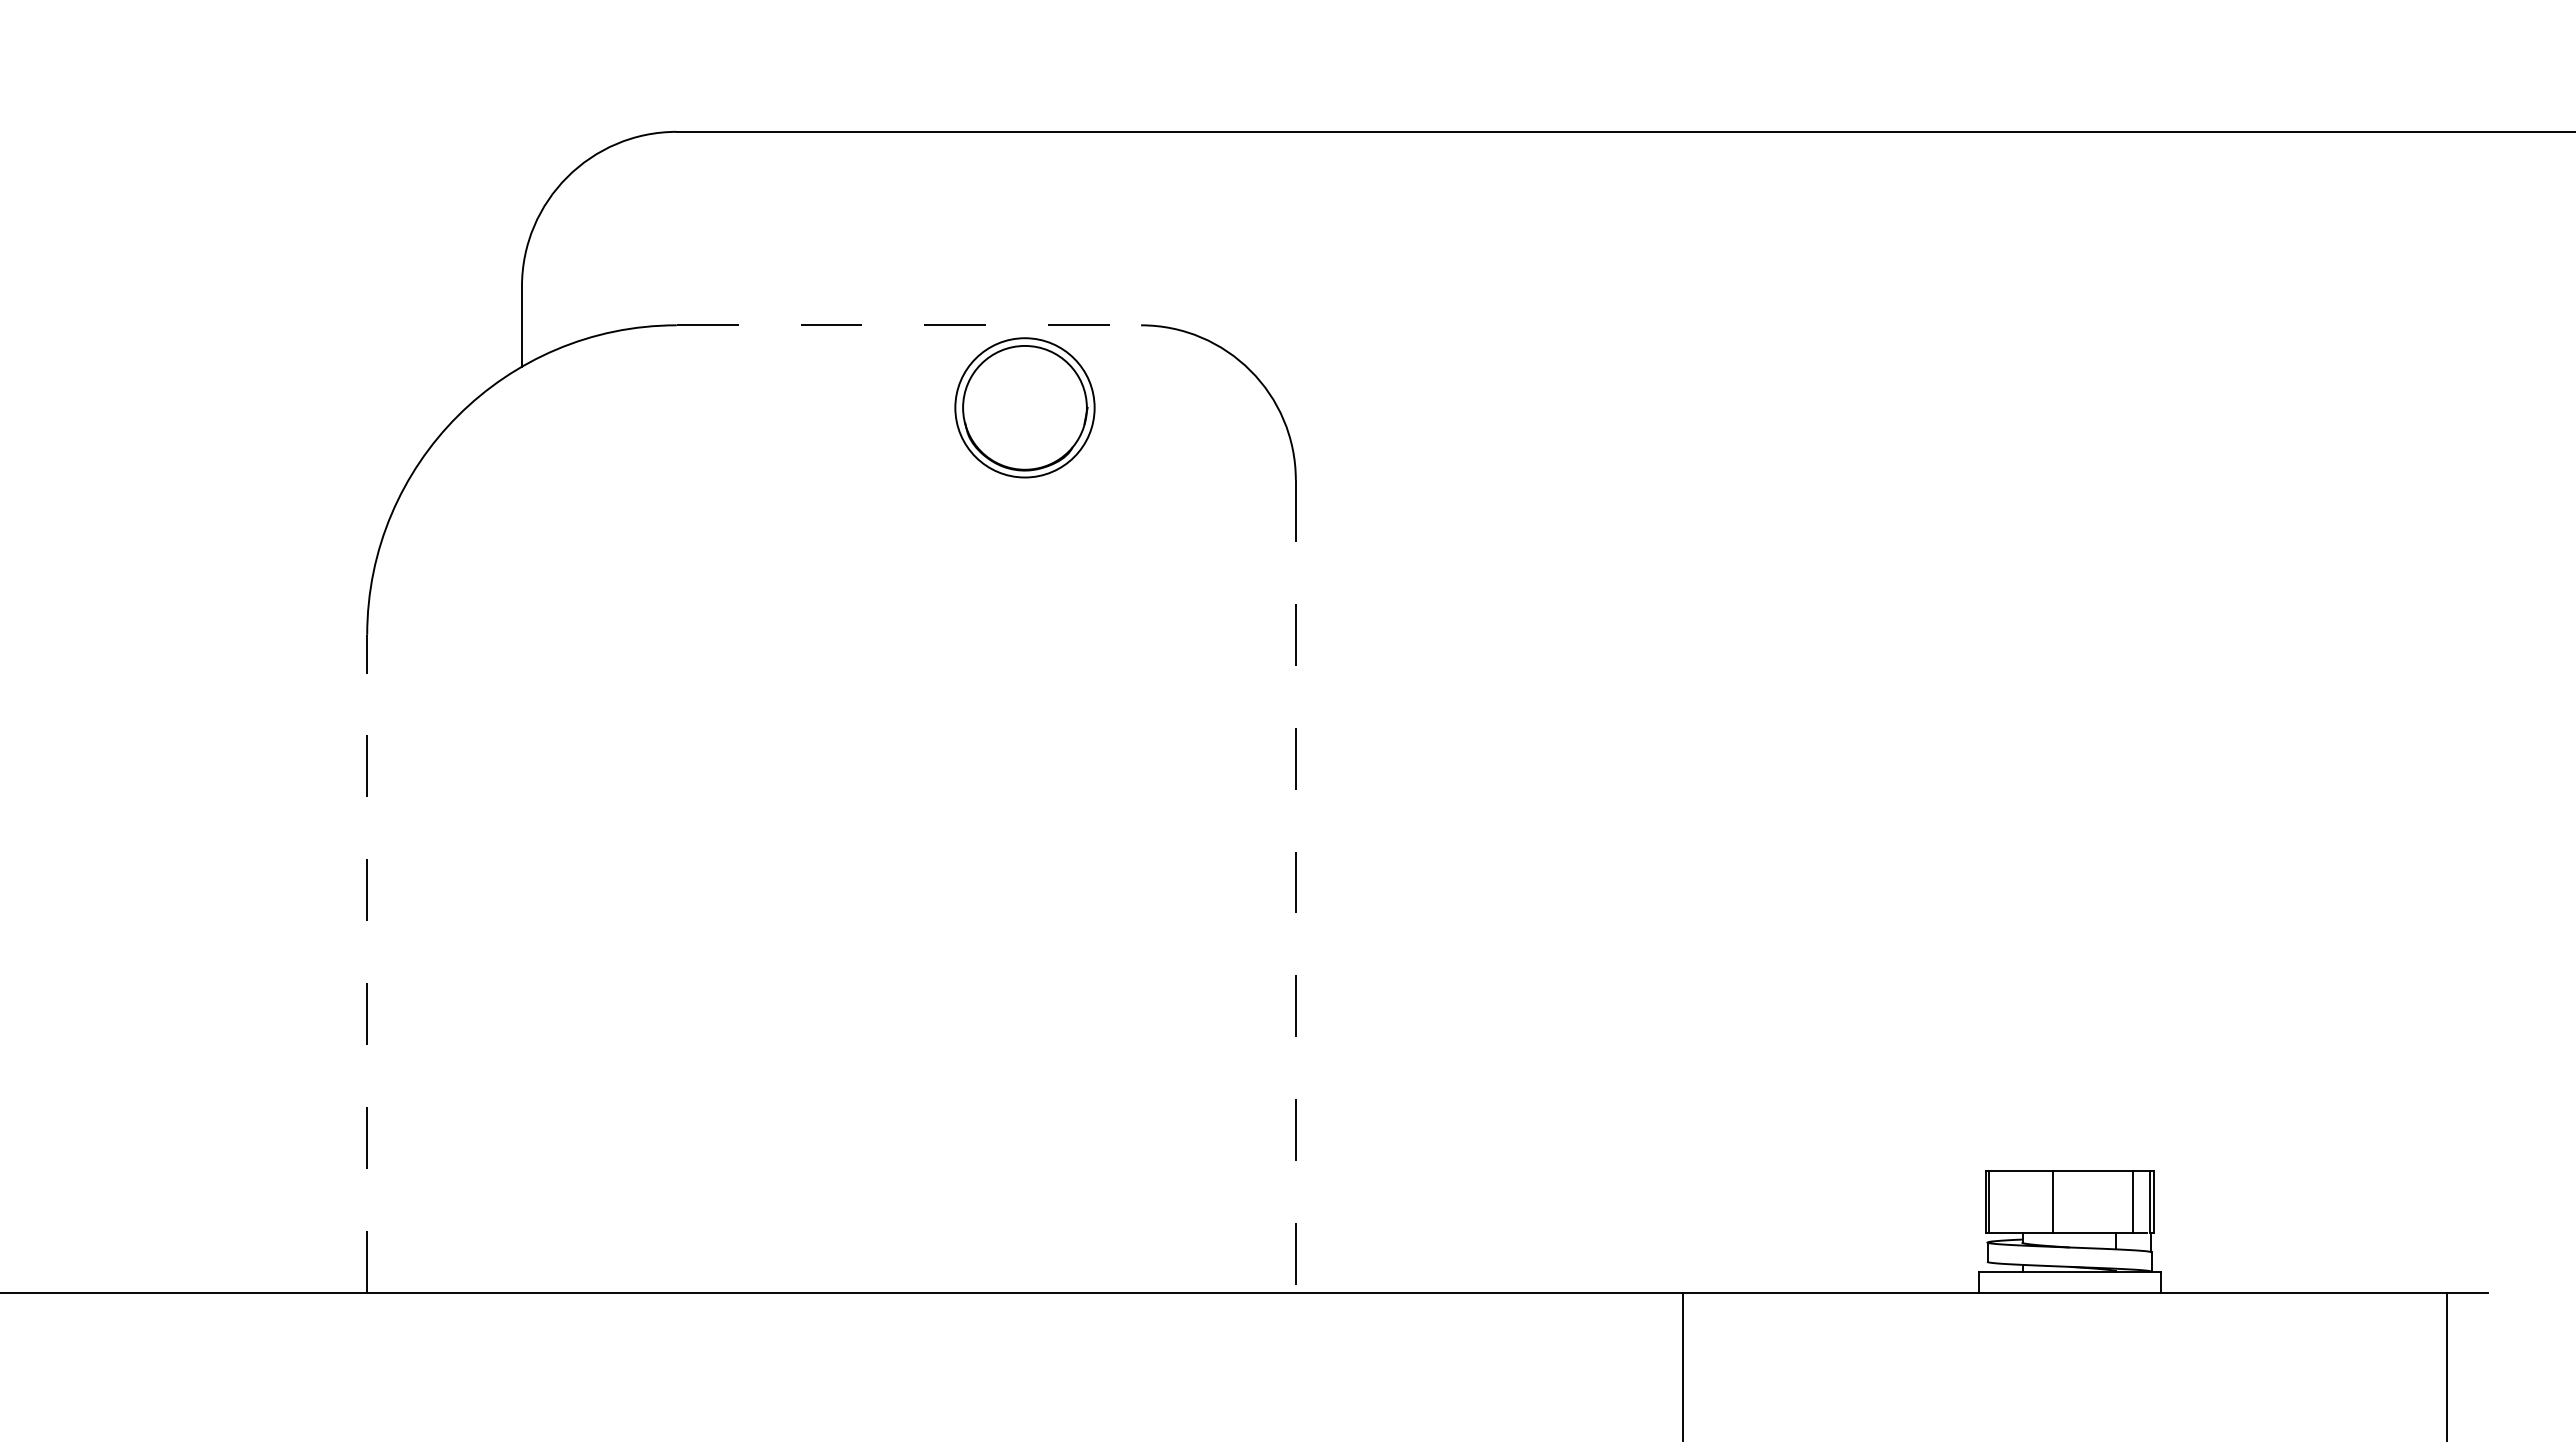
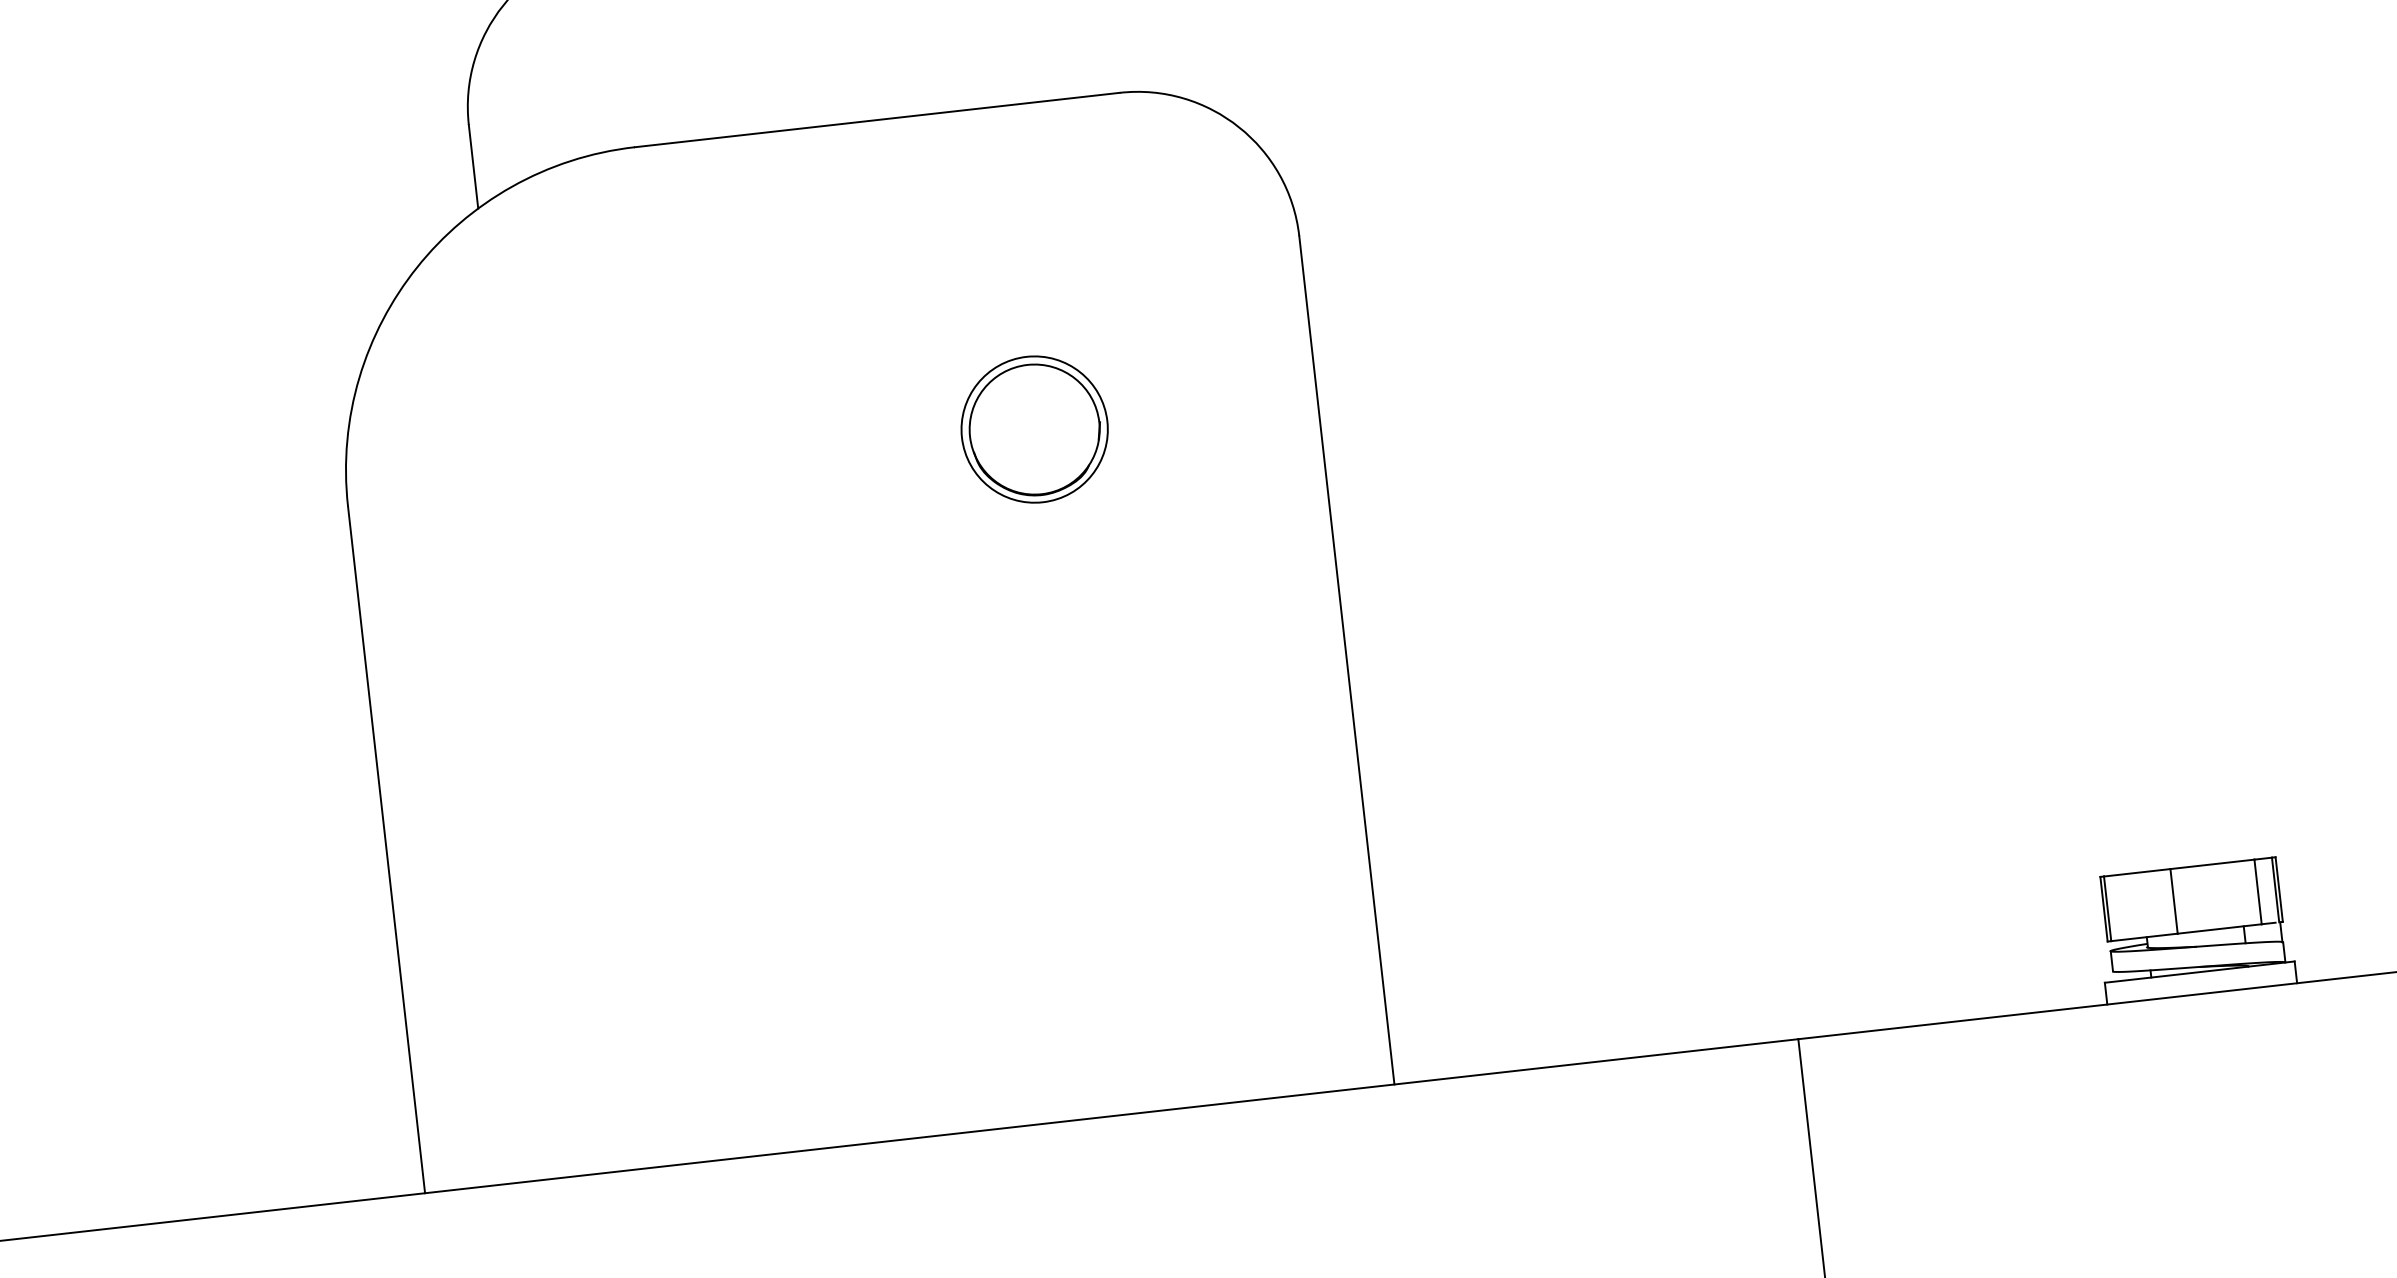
line: (909, 325) -> (877, 120), dashed -> solid
part: (1024, 407) -> (1034, 429), moved
line: (1295, 886) -> (1346, 660), dashed -> solid
line: (367, 963) -> (386, 849), dashed -> solid

